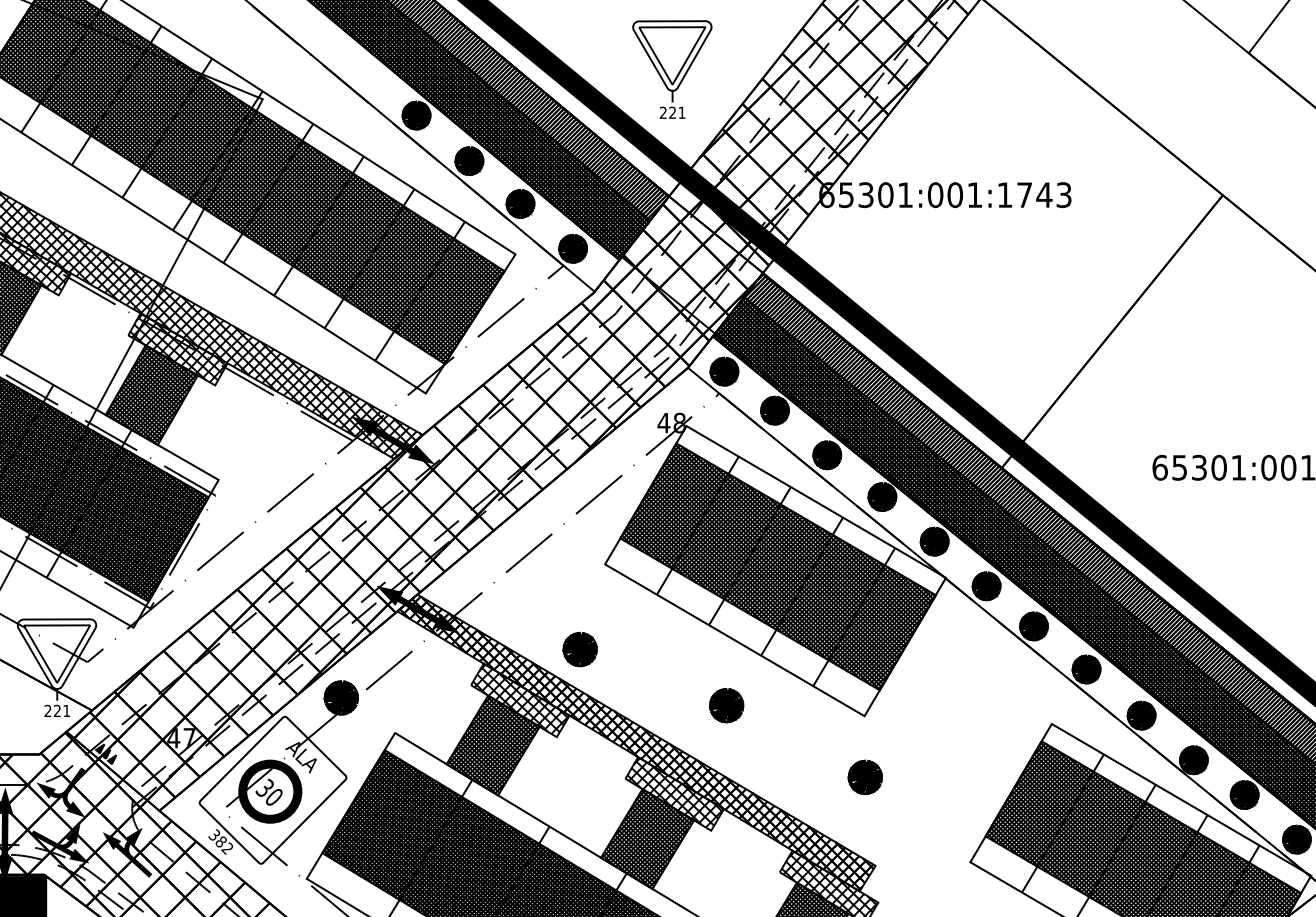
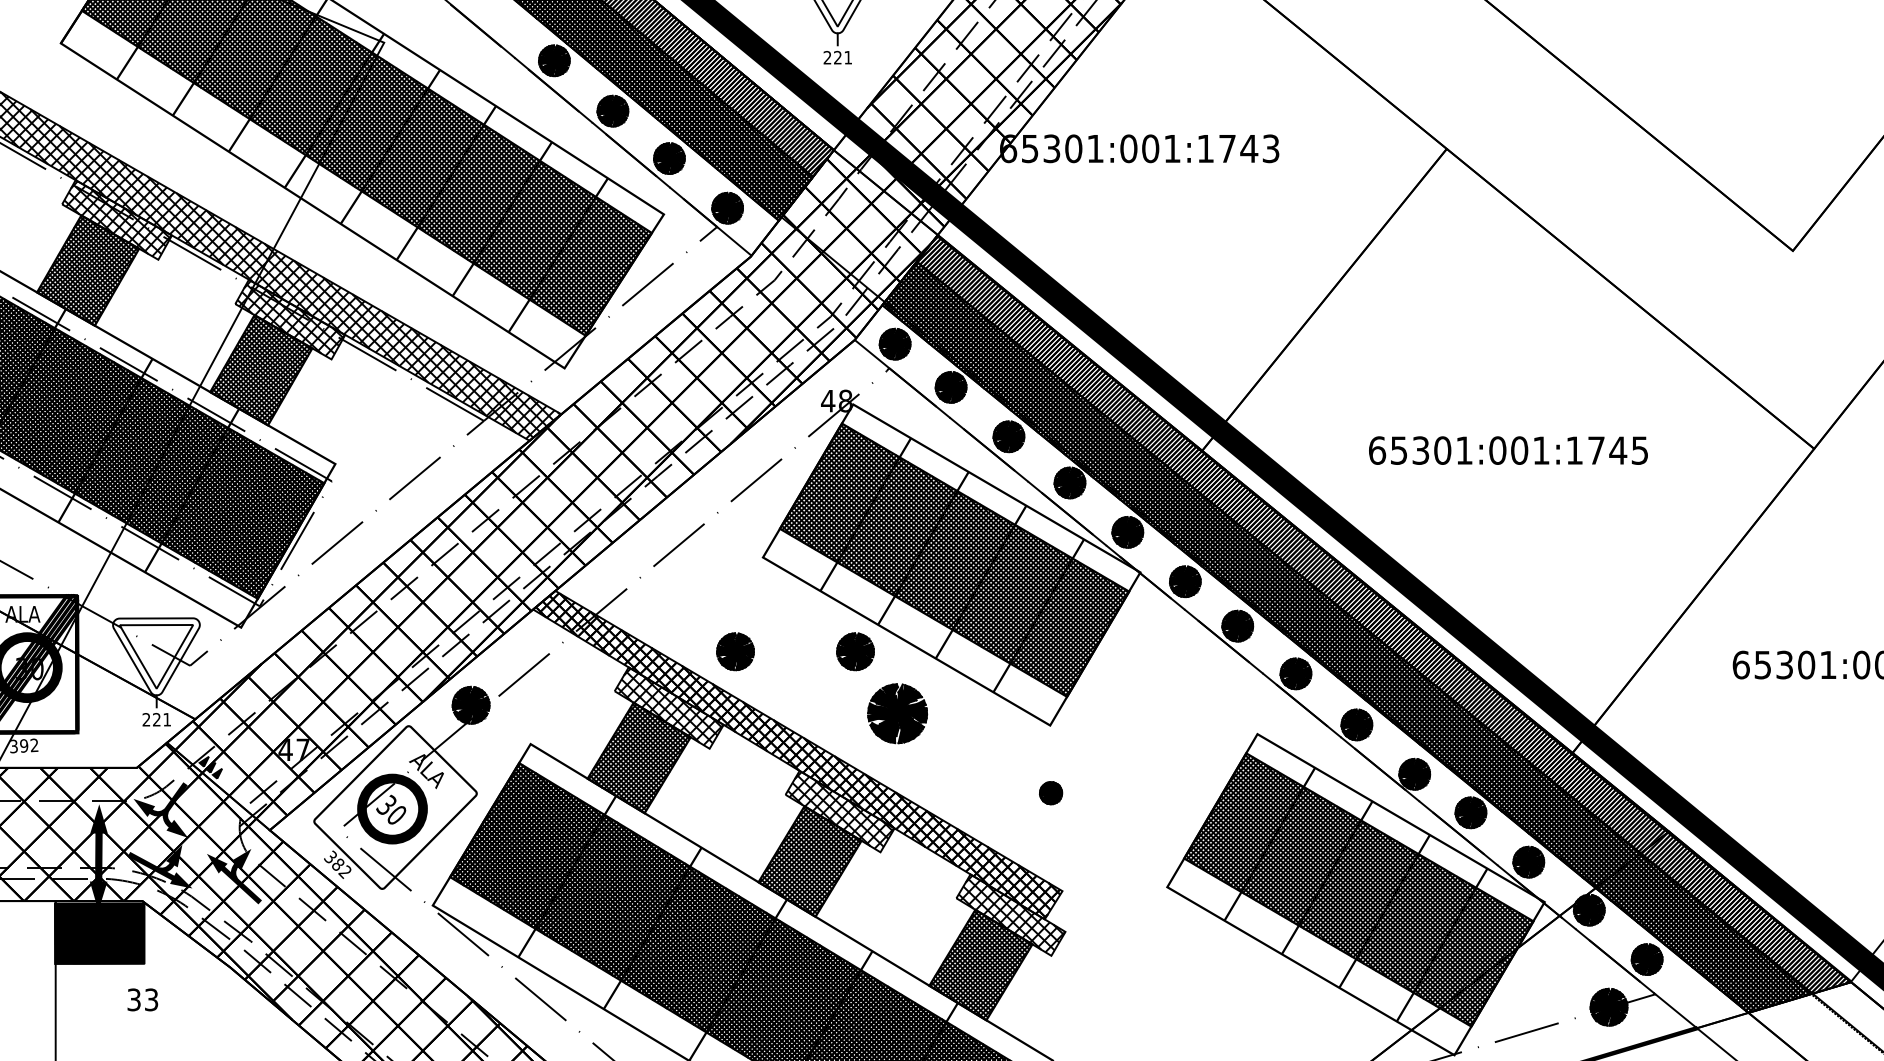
fill: (393, 439) -> (528, 419), removed
fill: (417, 609) -> (555, 607), removed
part: (688, 649) -> (855, 651), added
part: (726, 705) -> (897, 713), size x1.6
part: (864, 776) -> (1050, 792), size x0.6

